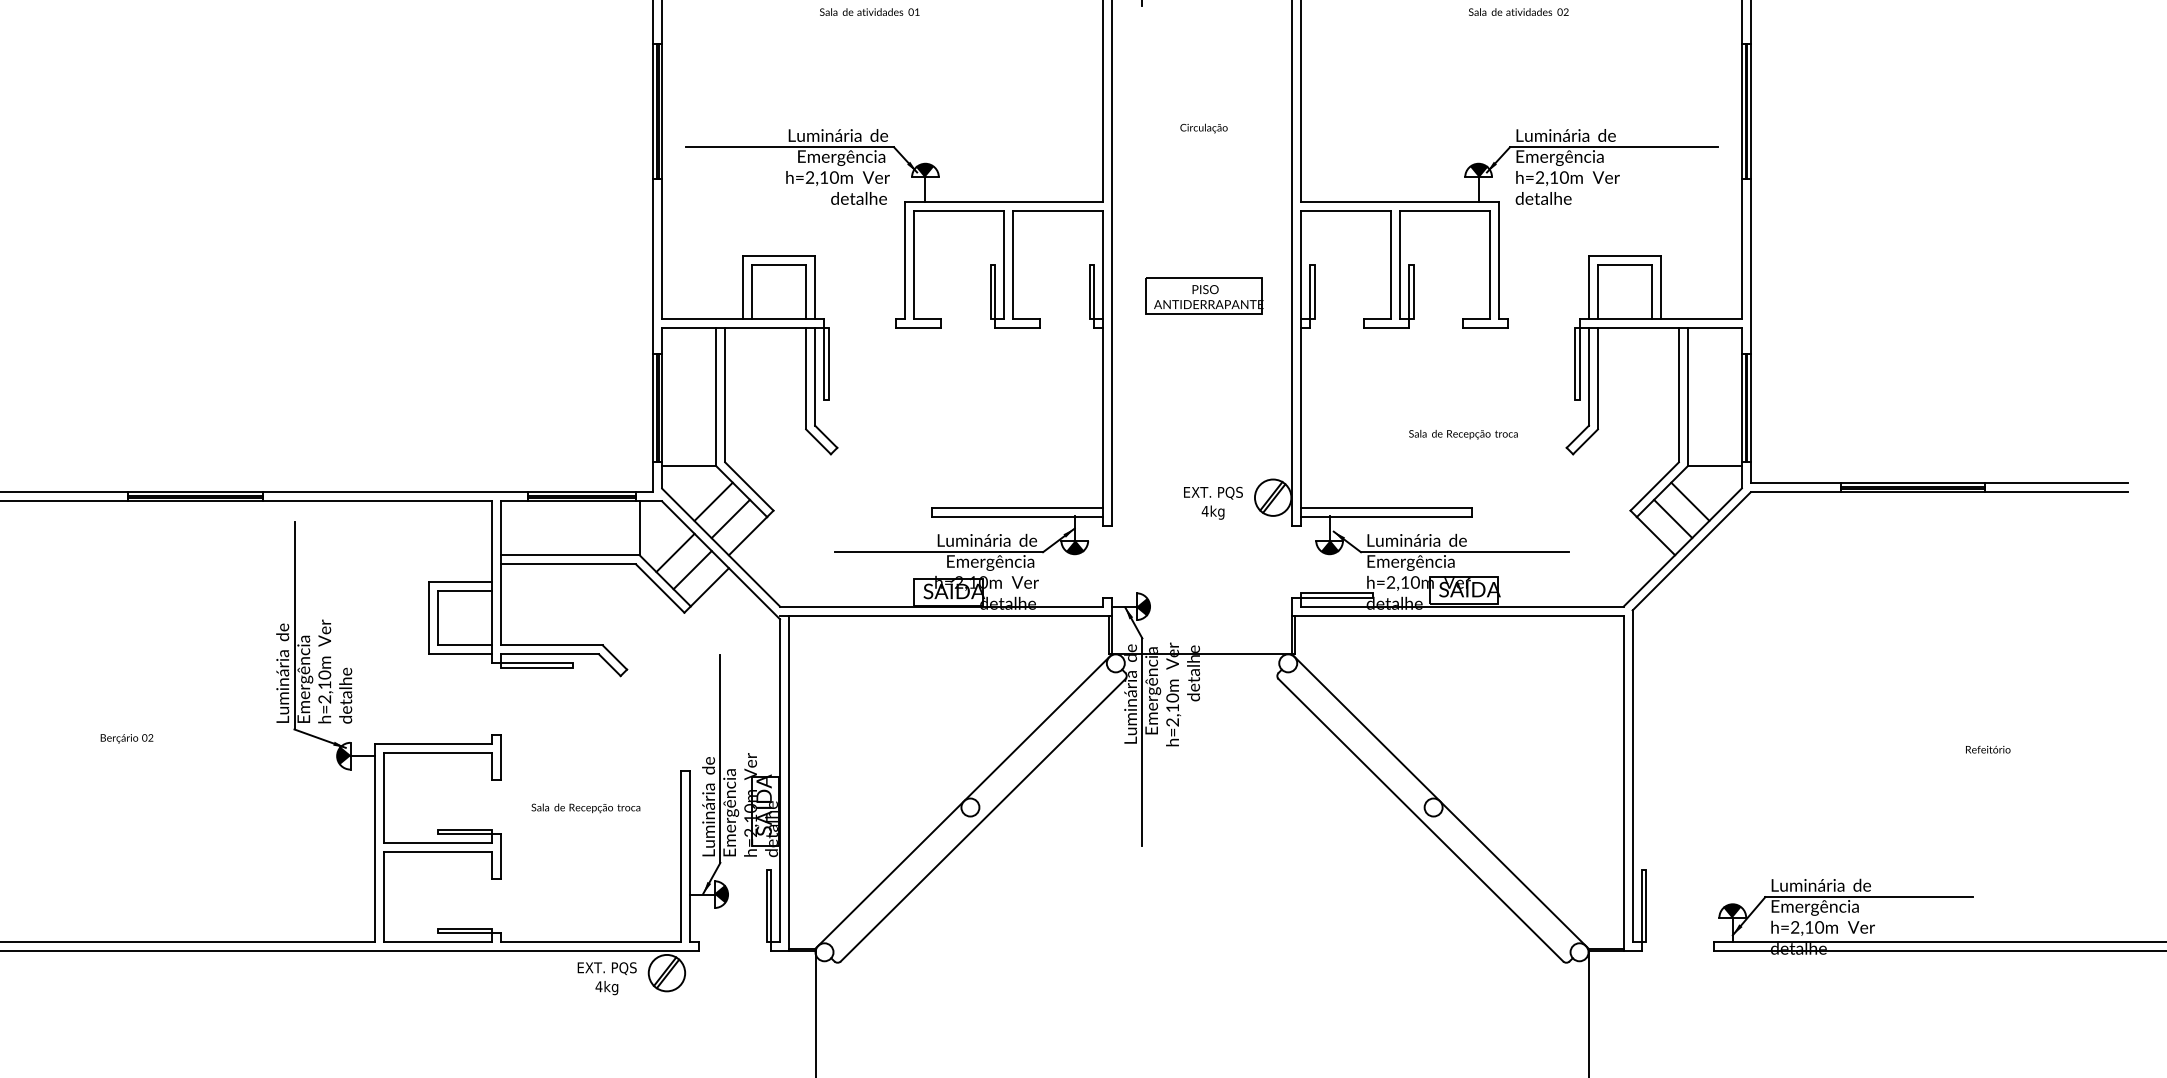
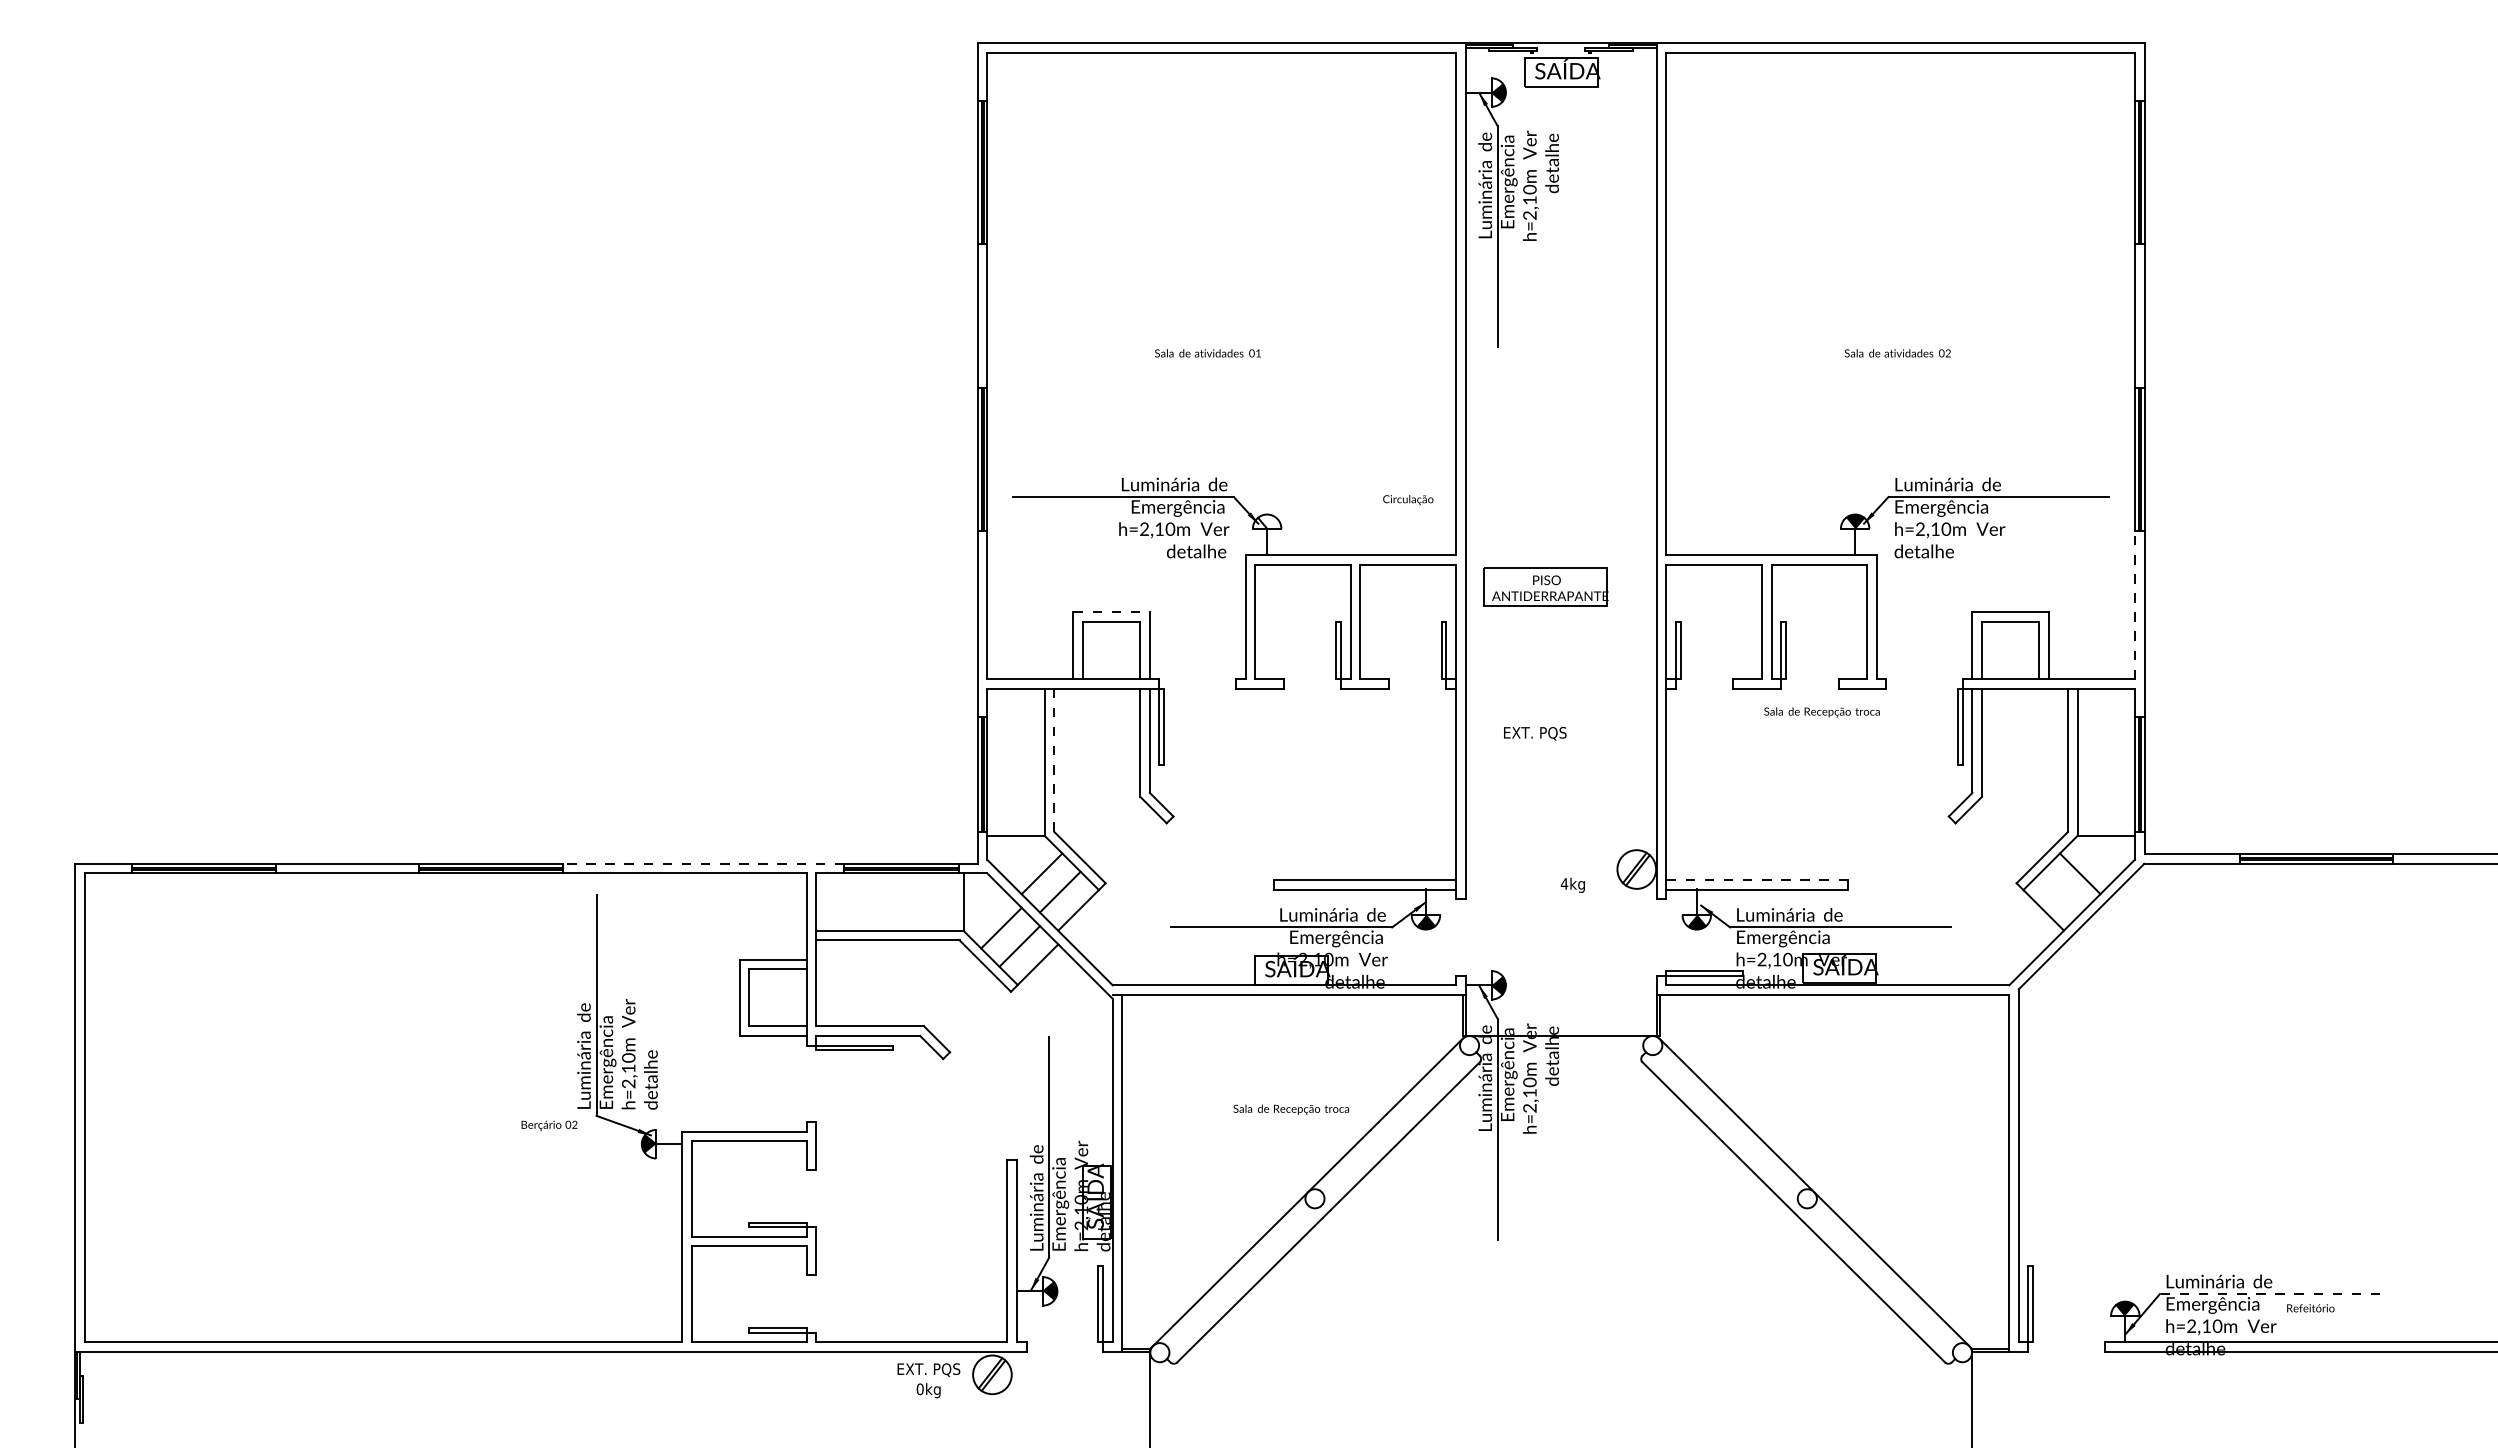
text: (1204, 128) -> (1408, 500), moved
fill: (925, 170) -> (1267, 521), removed
line: (1742, 248) -> (2135, 604), solid -> dashed
line: (779, 255) -> (1112, 612), solid -> dashed
part: (1204, 295) -> (1545, 586), moved
line: (725, 395) -> (1054, 760), solid -> dashed
text: (1462, 434) -> (1821, 712), moved
line: (395, 492) -> (703, 863), solid -> dashed
text: (1213, 493) -> (1535, 733), moved
line: (1386, 508) -> (1757, 880), solid -> dashed
line: (1672, 518) -> (2061, 891), removed
text: (127, 738) -> (549, 1125), moved
text: (1987, 749) -> (2310, 1308), moved
text: (585, 808) -> (1290, 1109), moved
line: (1868, 897) -> (2269, 1294), solid -> dashed
text: (598, 986) -> (919, 1389), 4kg -> 0kg

